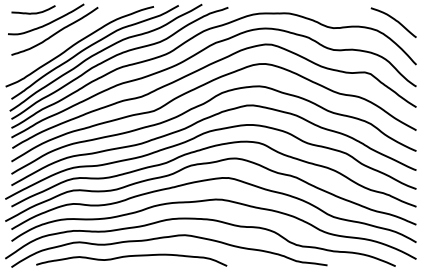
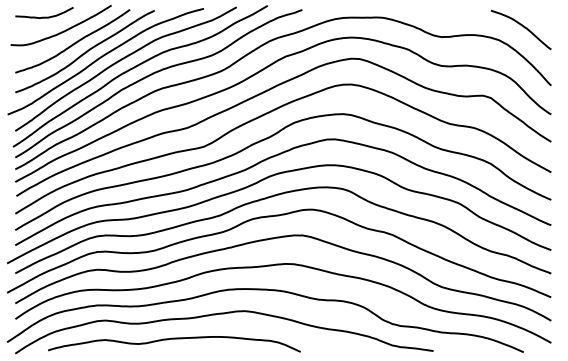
curve: (64, 39) -> (85, 51), added

